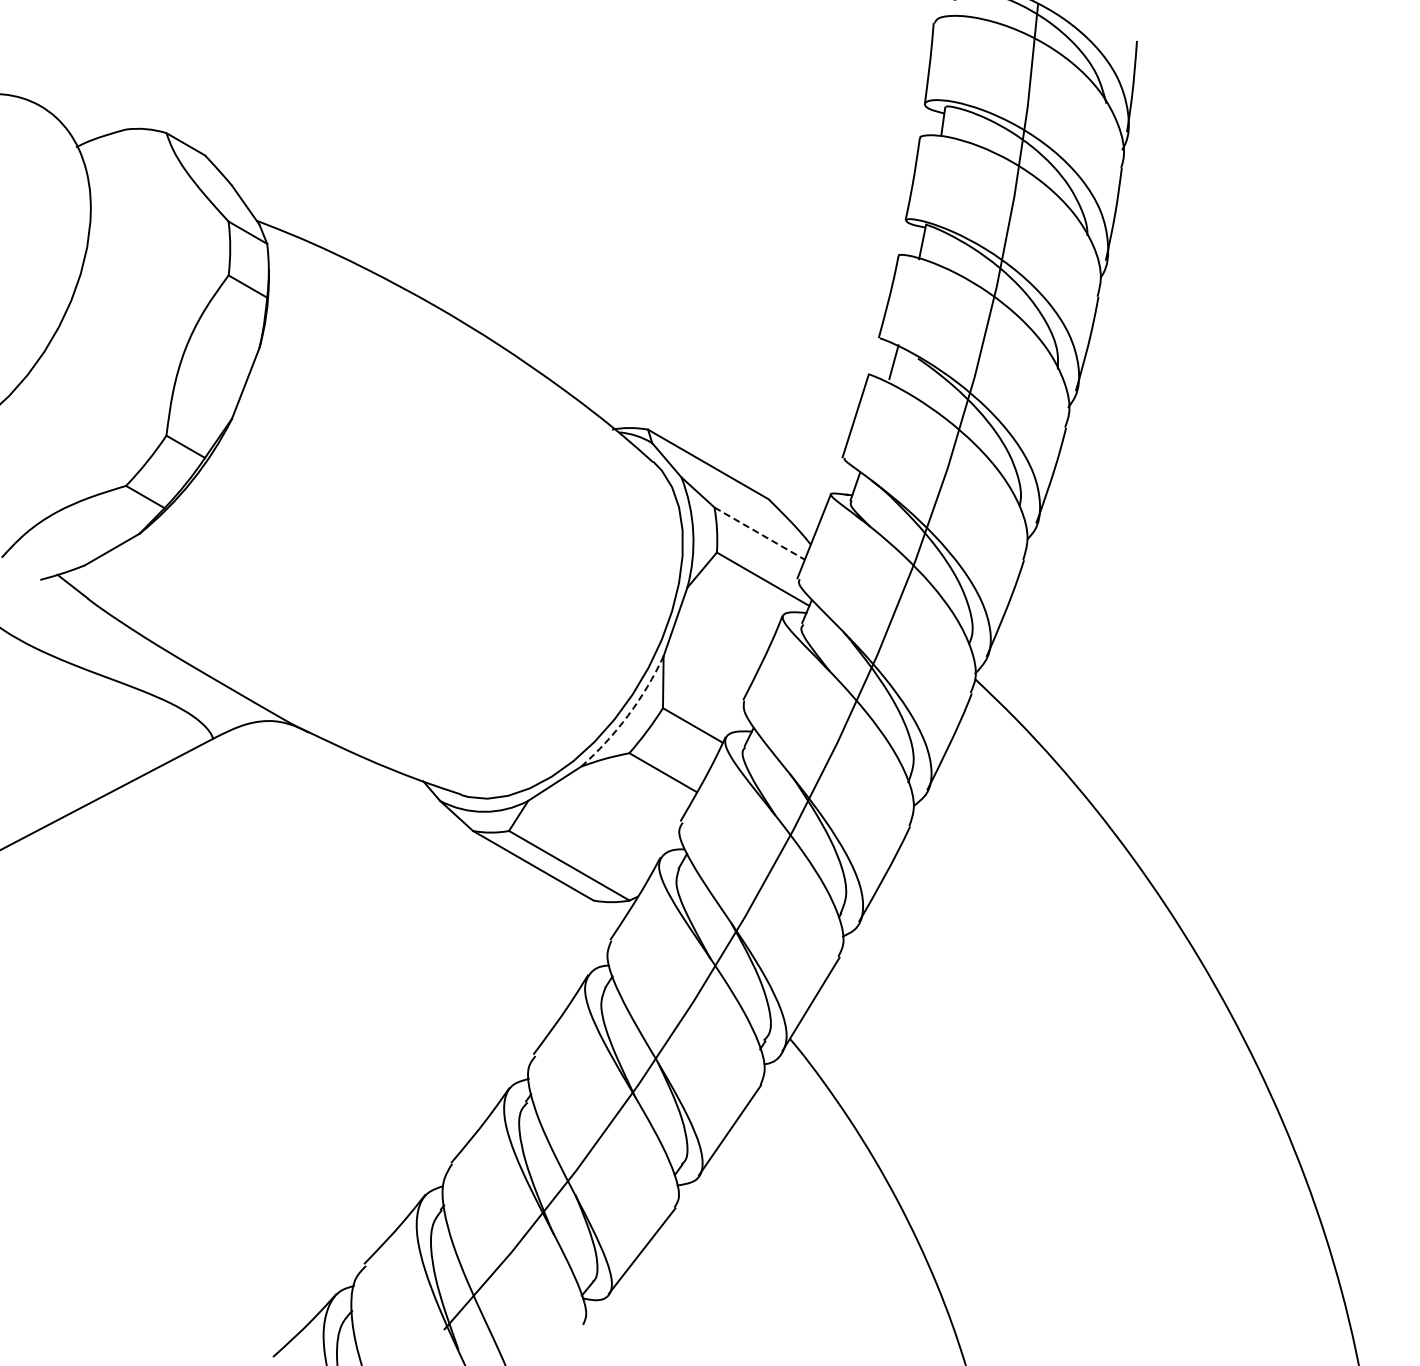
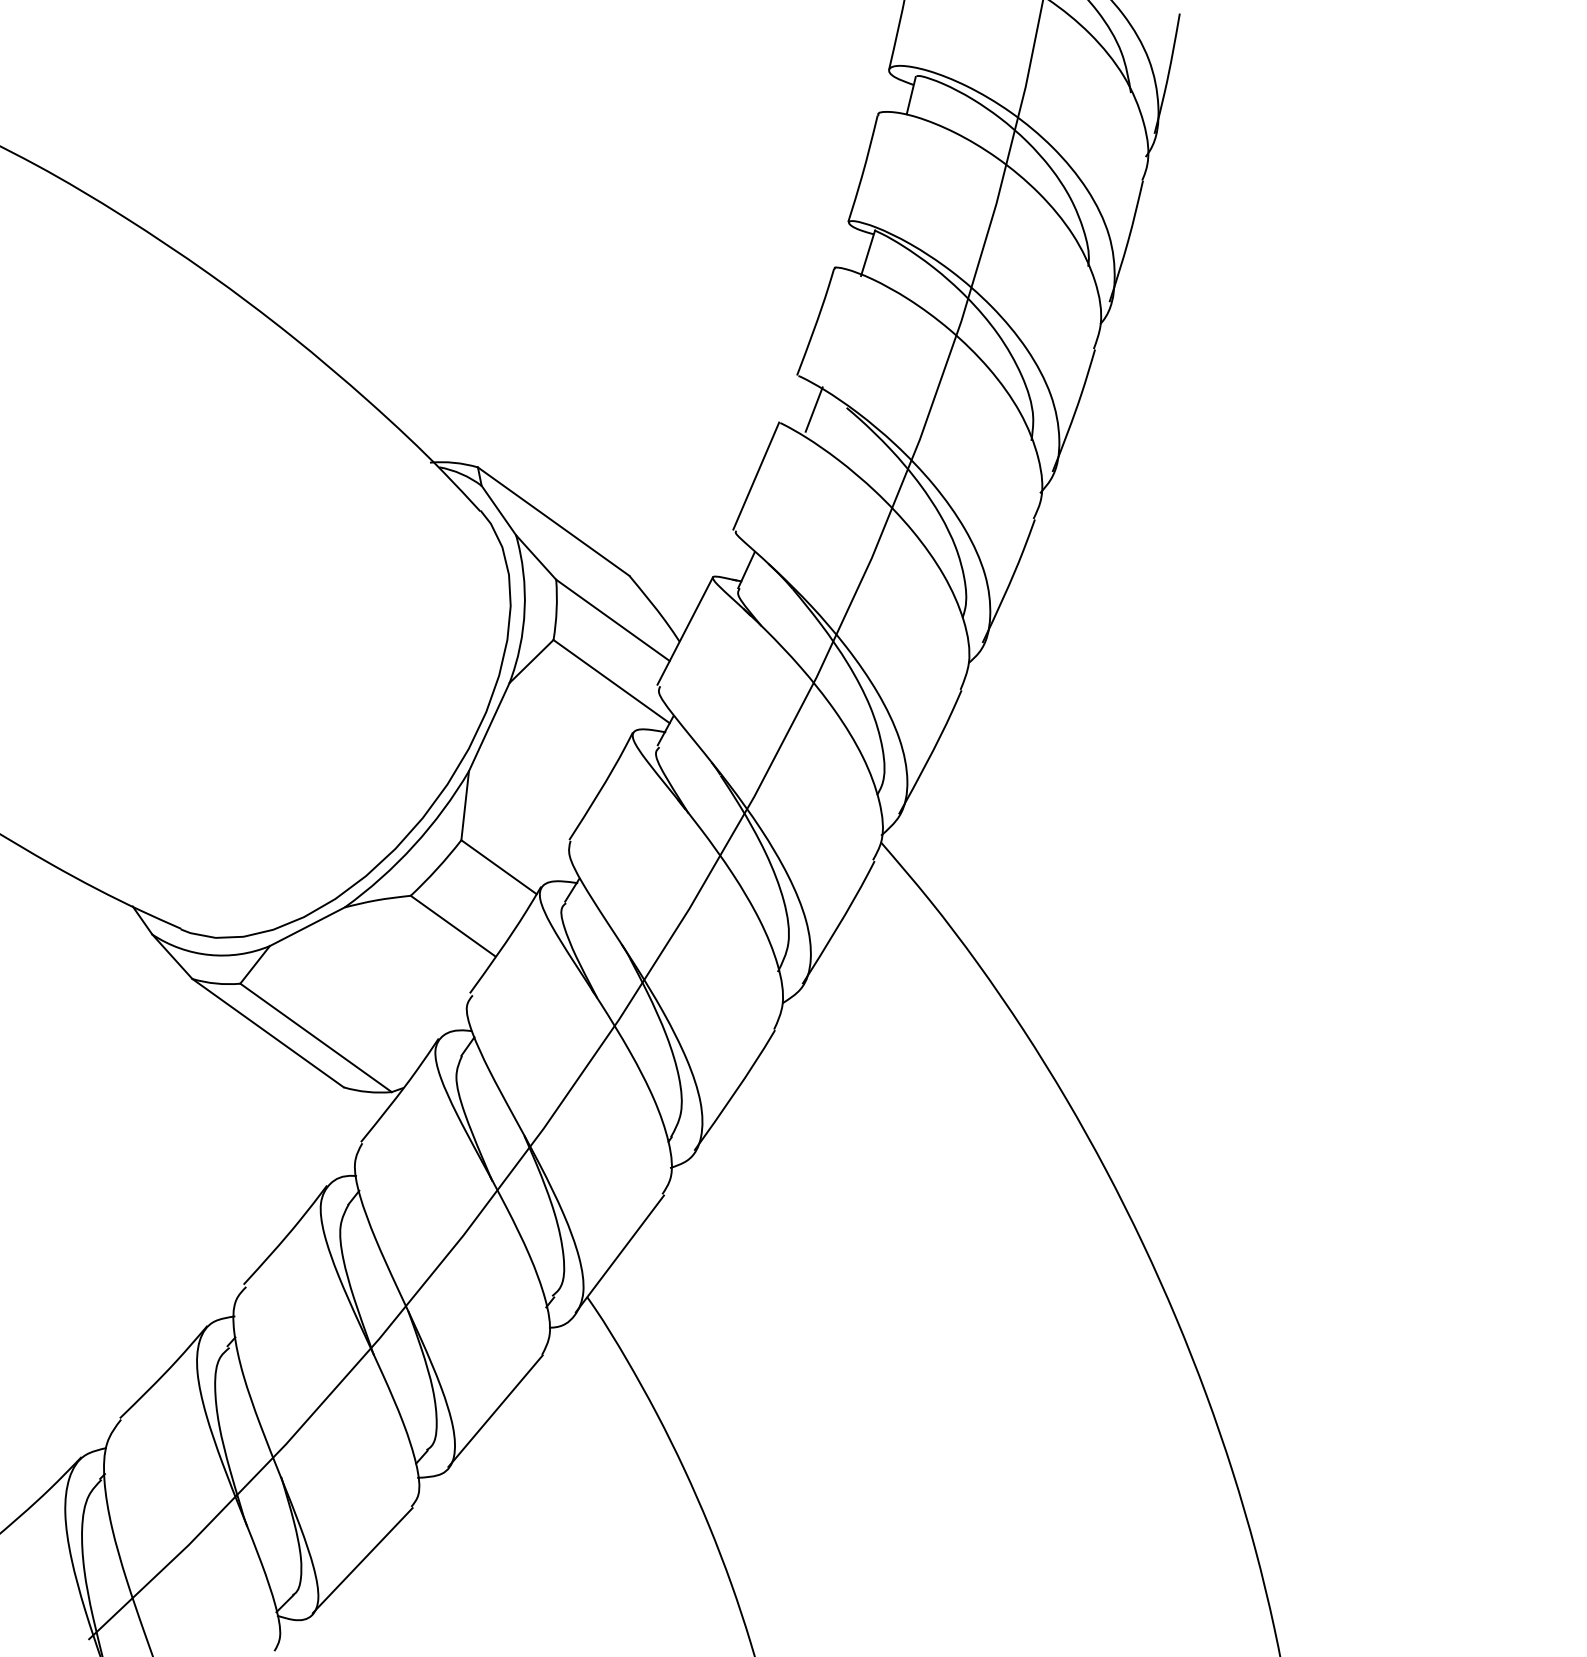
line: (760, 533) -> (614, 620), dashed -> solid
arc: (628, 715) -> (414, 845), dashed -> solid

